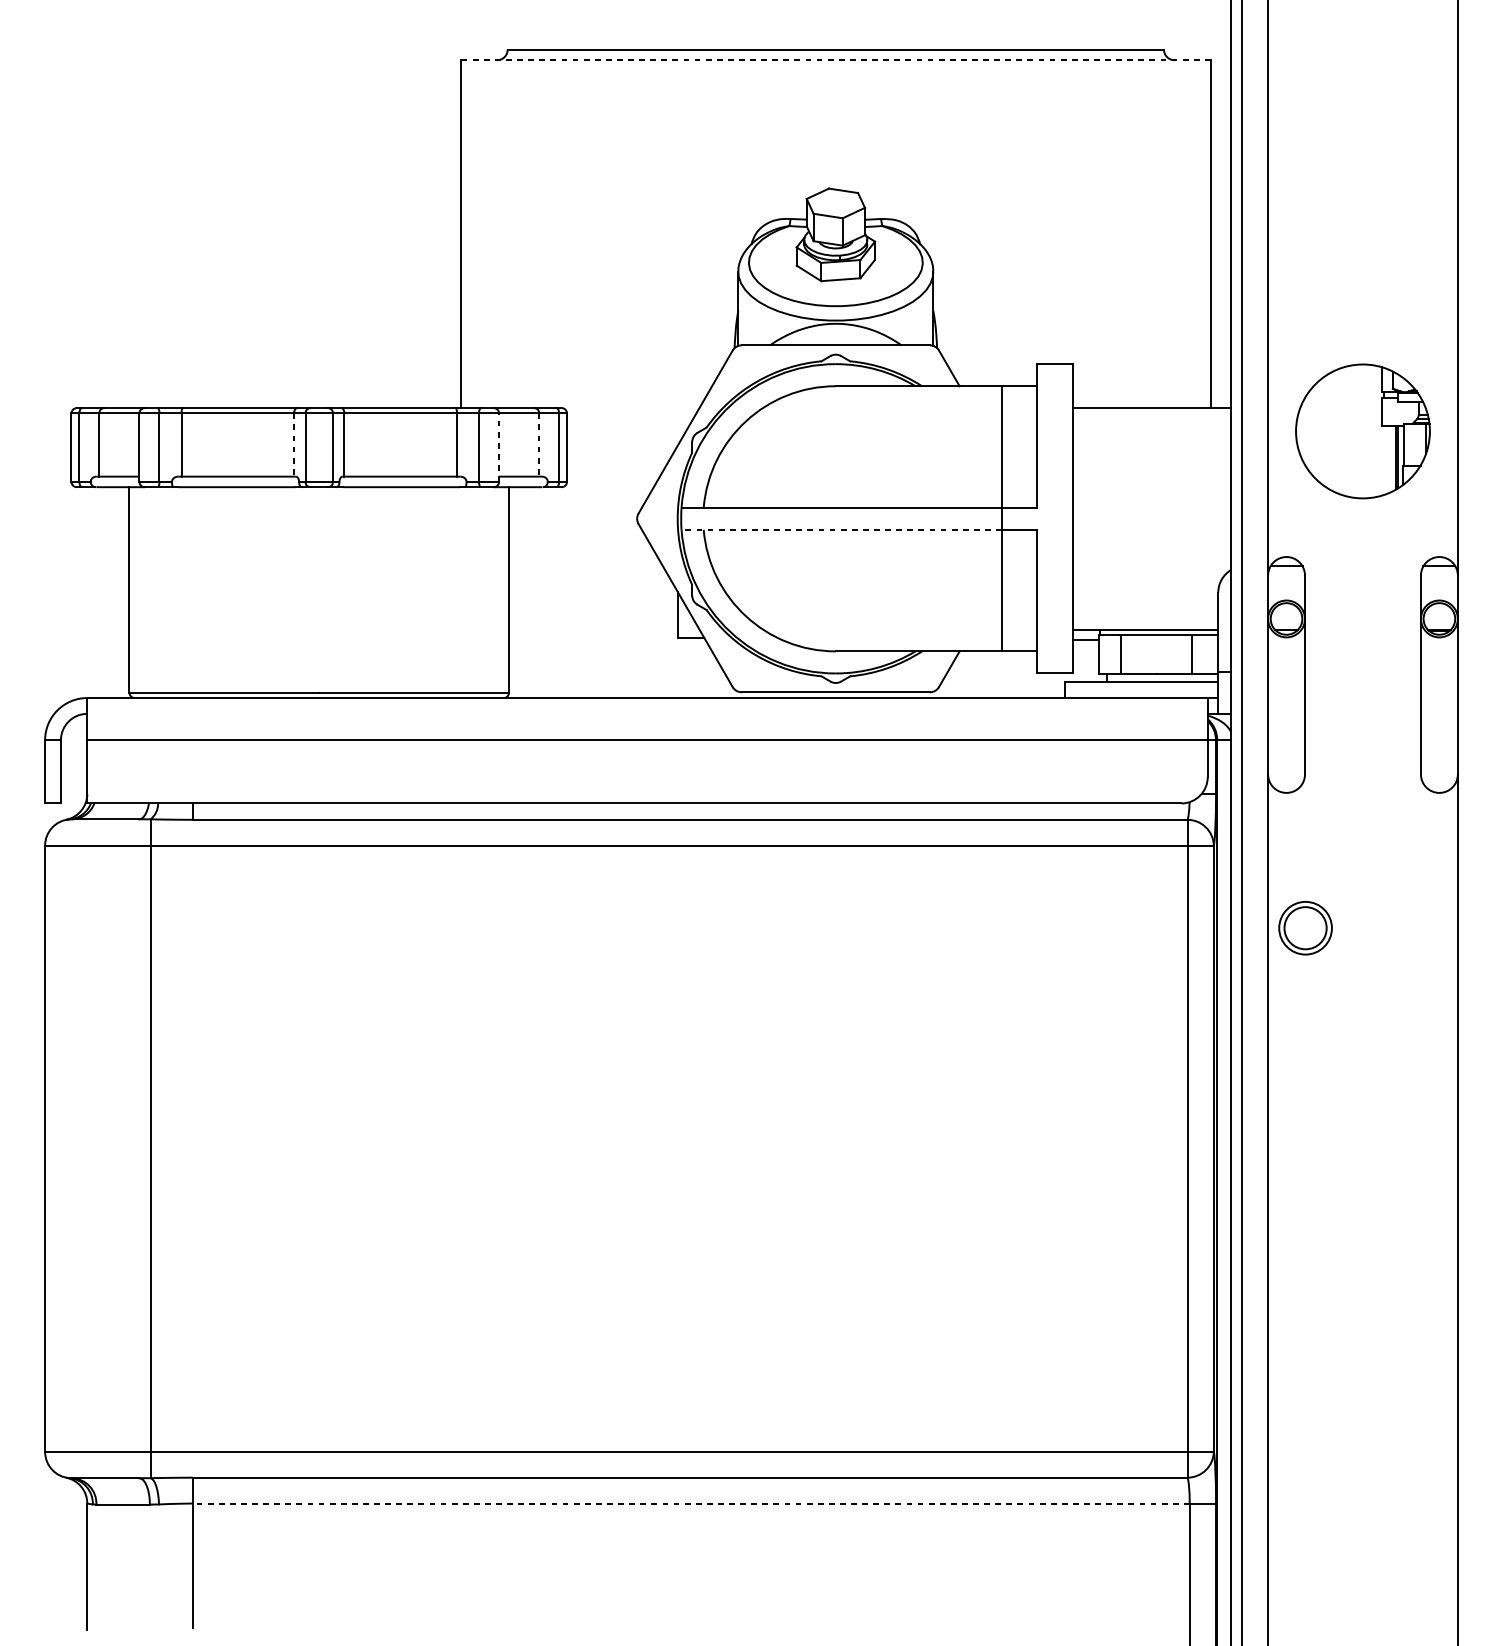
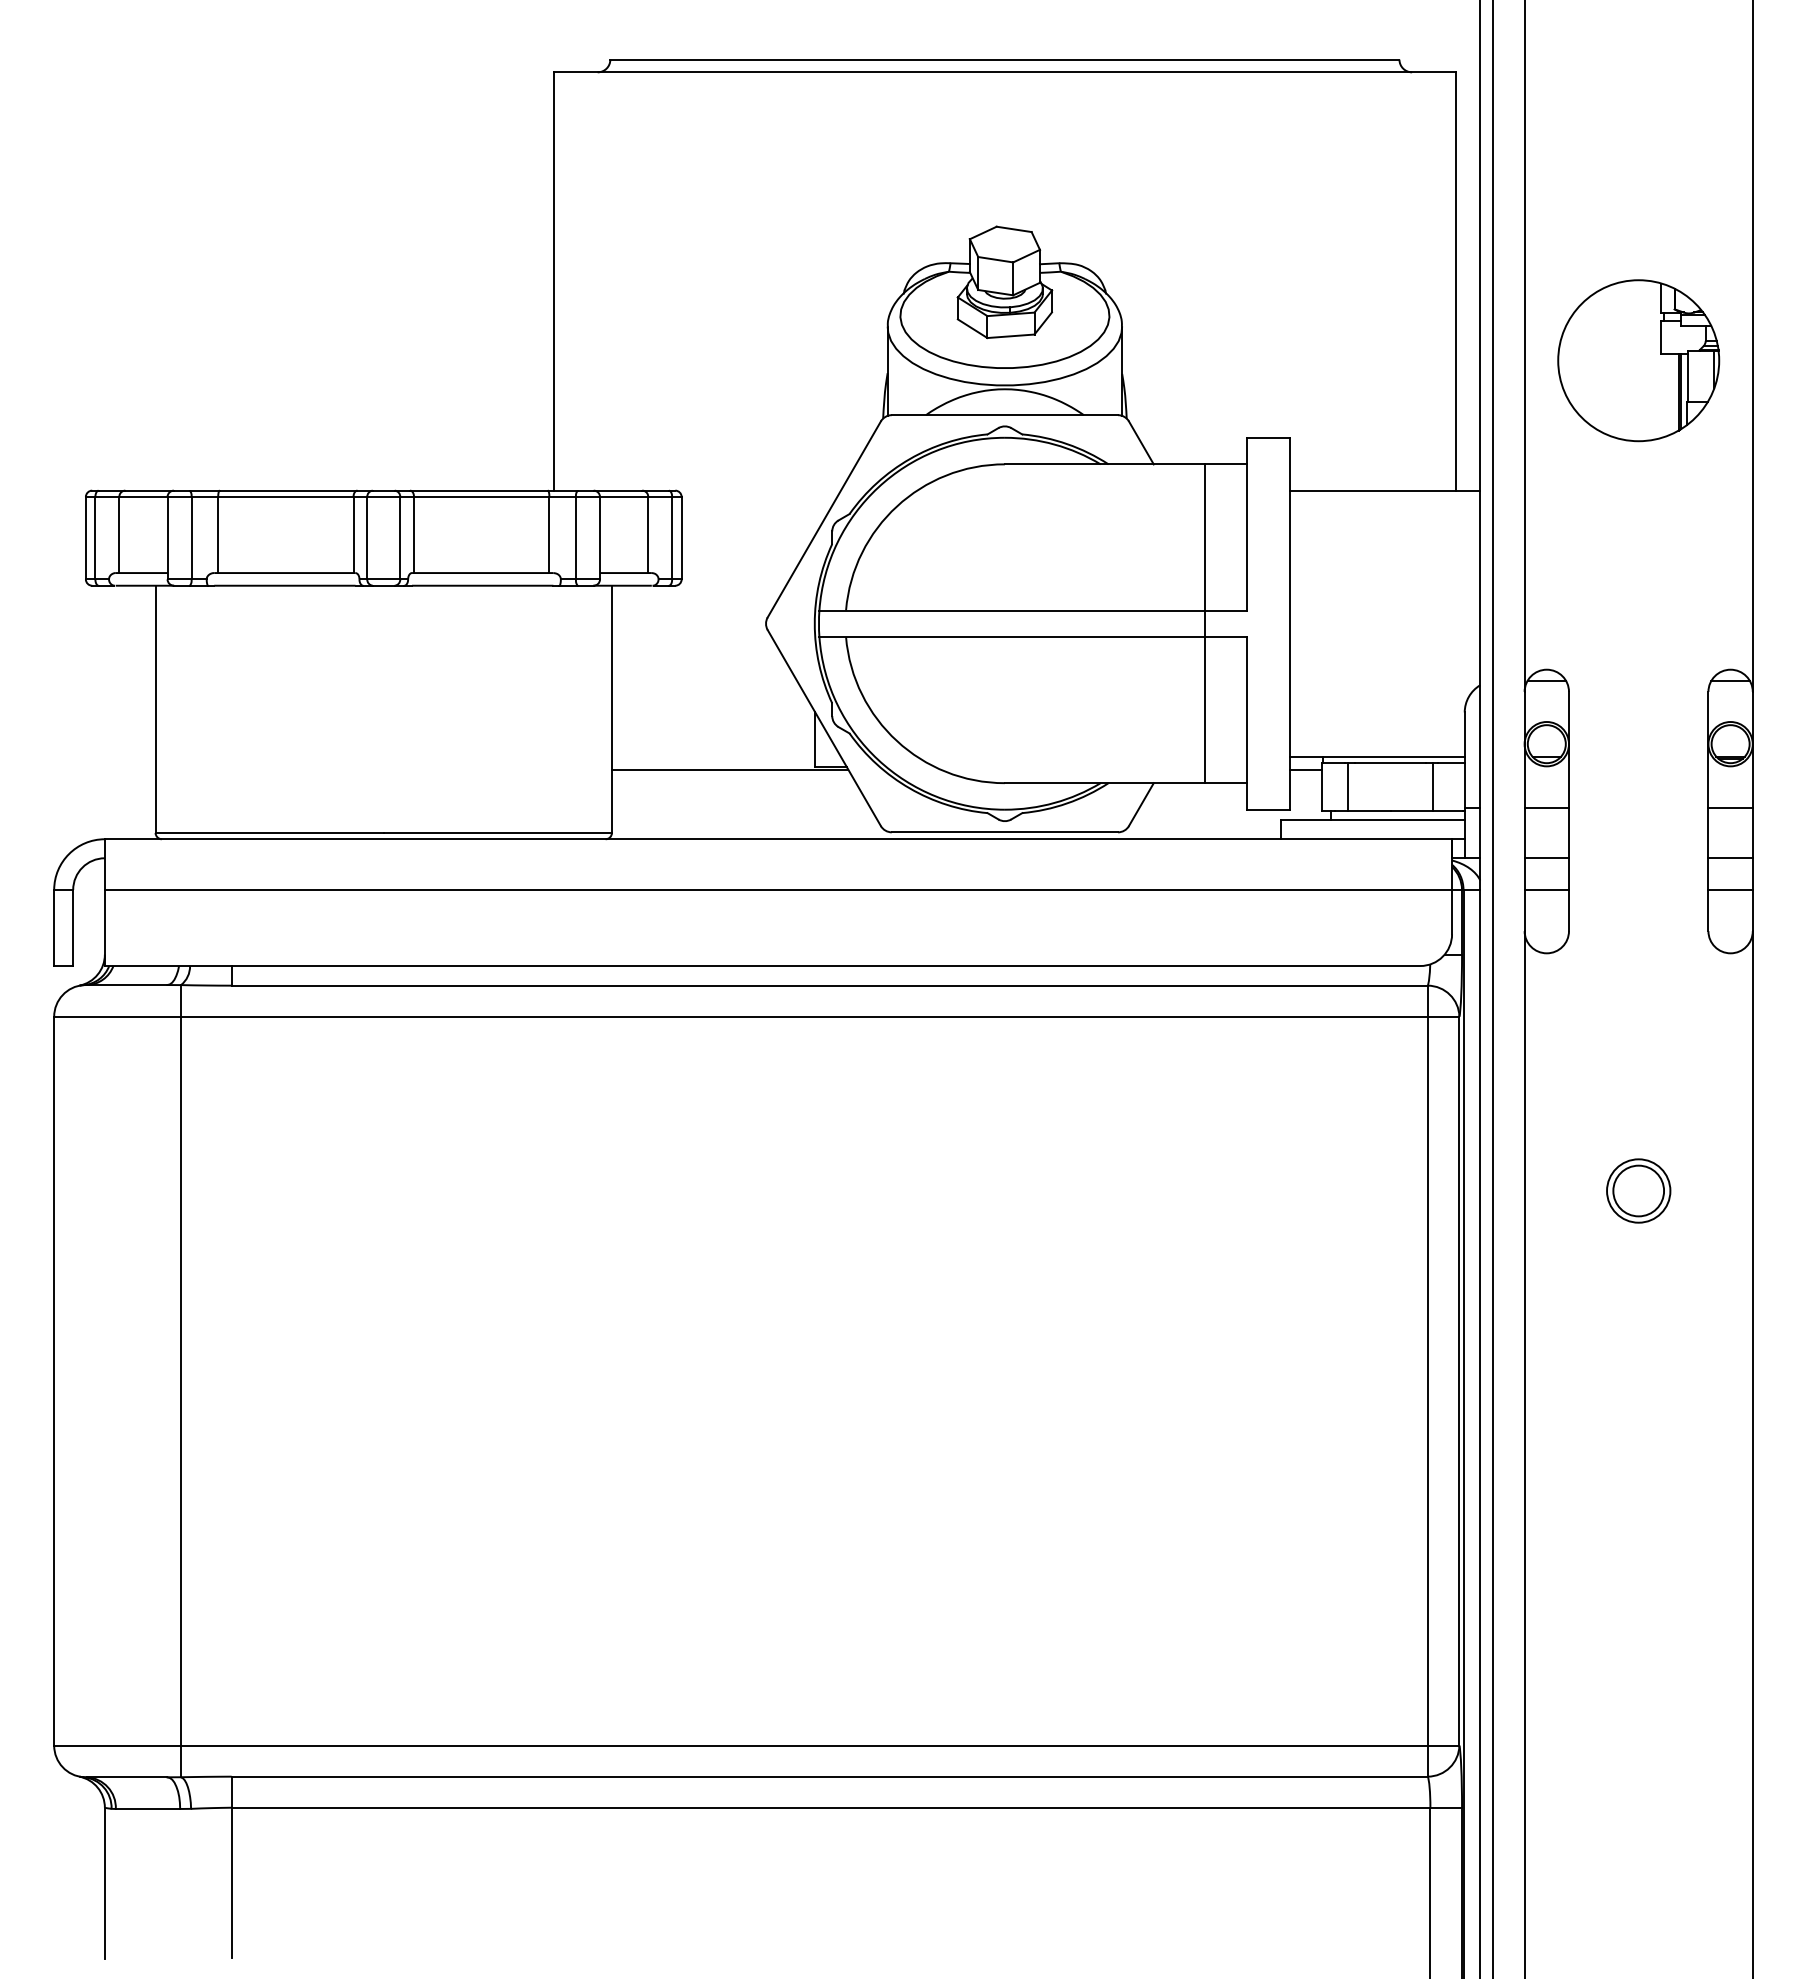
line: (835, 60) -> (1004, 72), dashed -> solid
part: (1362, 431) -> (1638, 360), moved
line: (294, 445) -> (353, 535), dashed -> solid
line: (539, 445) -> (648, 535), dashed -> solid
line: (499, 447) -> (600, 537), dashed -> solid
line: (842, 530) -> (1012, 637), dashed -> solid
line: (606, 640) -> (729, 769), added
line: (1286, 671) -> (1546, 807), added
line: (1439, 671) -> (1730, 807), added
line: (1286, 714) -> (1546, 858), added
line: (1439, 714) -> (1730, 858), added
line: (1286, 739) -> (1546, 889), added
line: (1439, 739) -> (1730, 889), added
part: (1305, 927) -> (1638, 1190), moved
line: (690, 1503) -> (830, 1807), dashed -> solid

